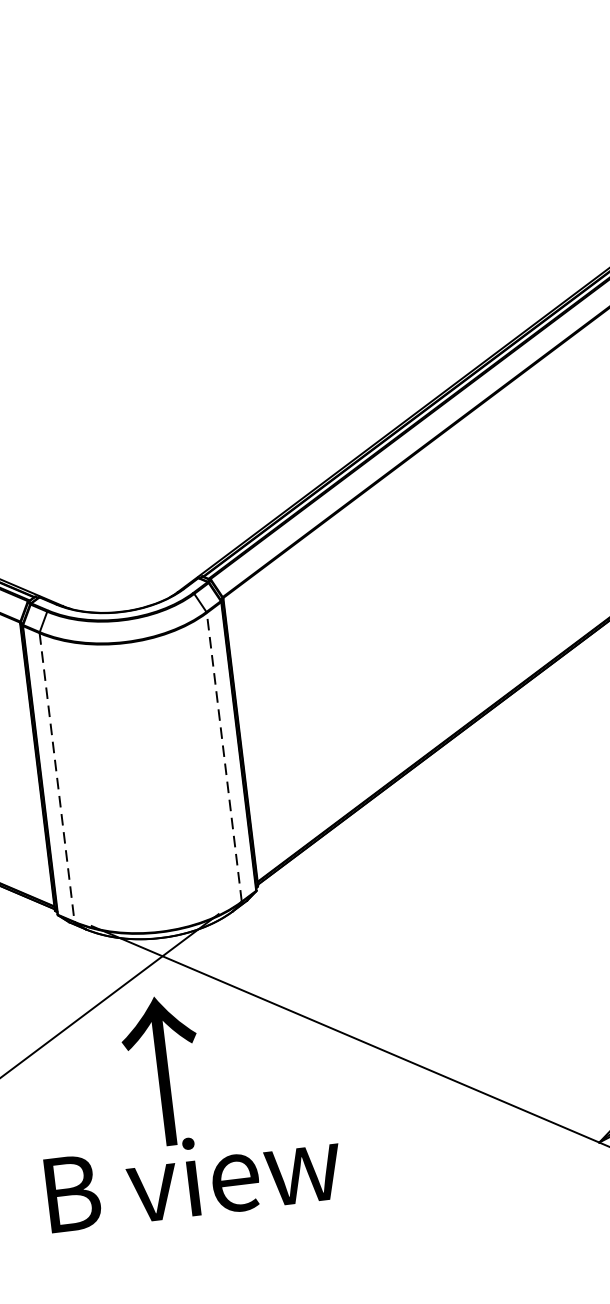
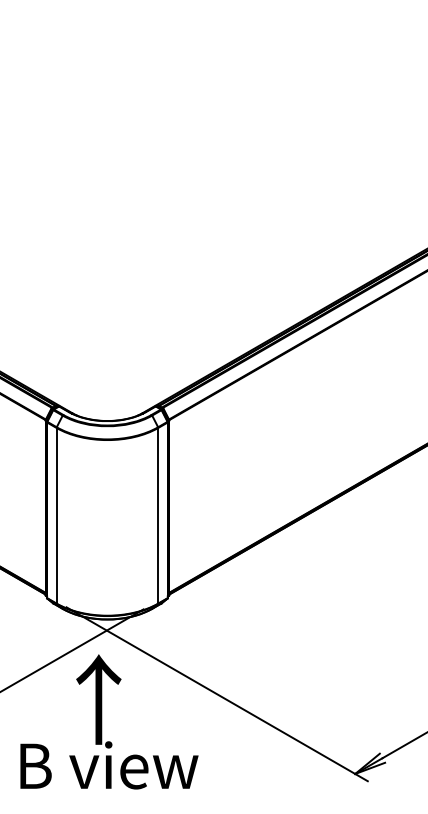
line: (224, 756) -> (158, 515), dashed -> solid
line: (56, 777) -> (56, 515), dashed -> solid

